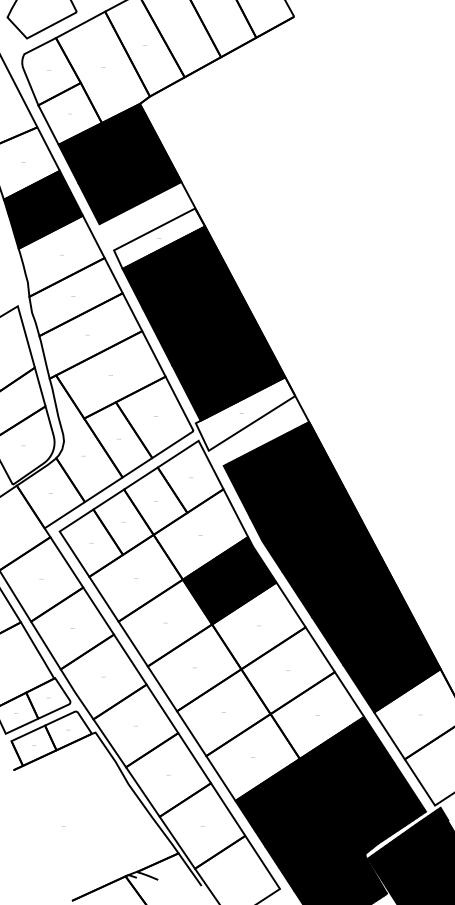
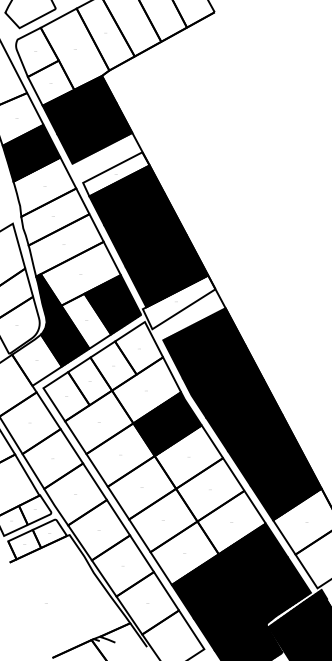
hatch: (154, 417) -> (112, 304), added
hatch: (85, 438) -> (62, 320), added

